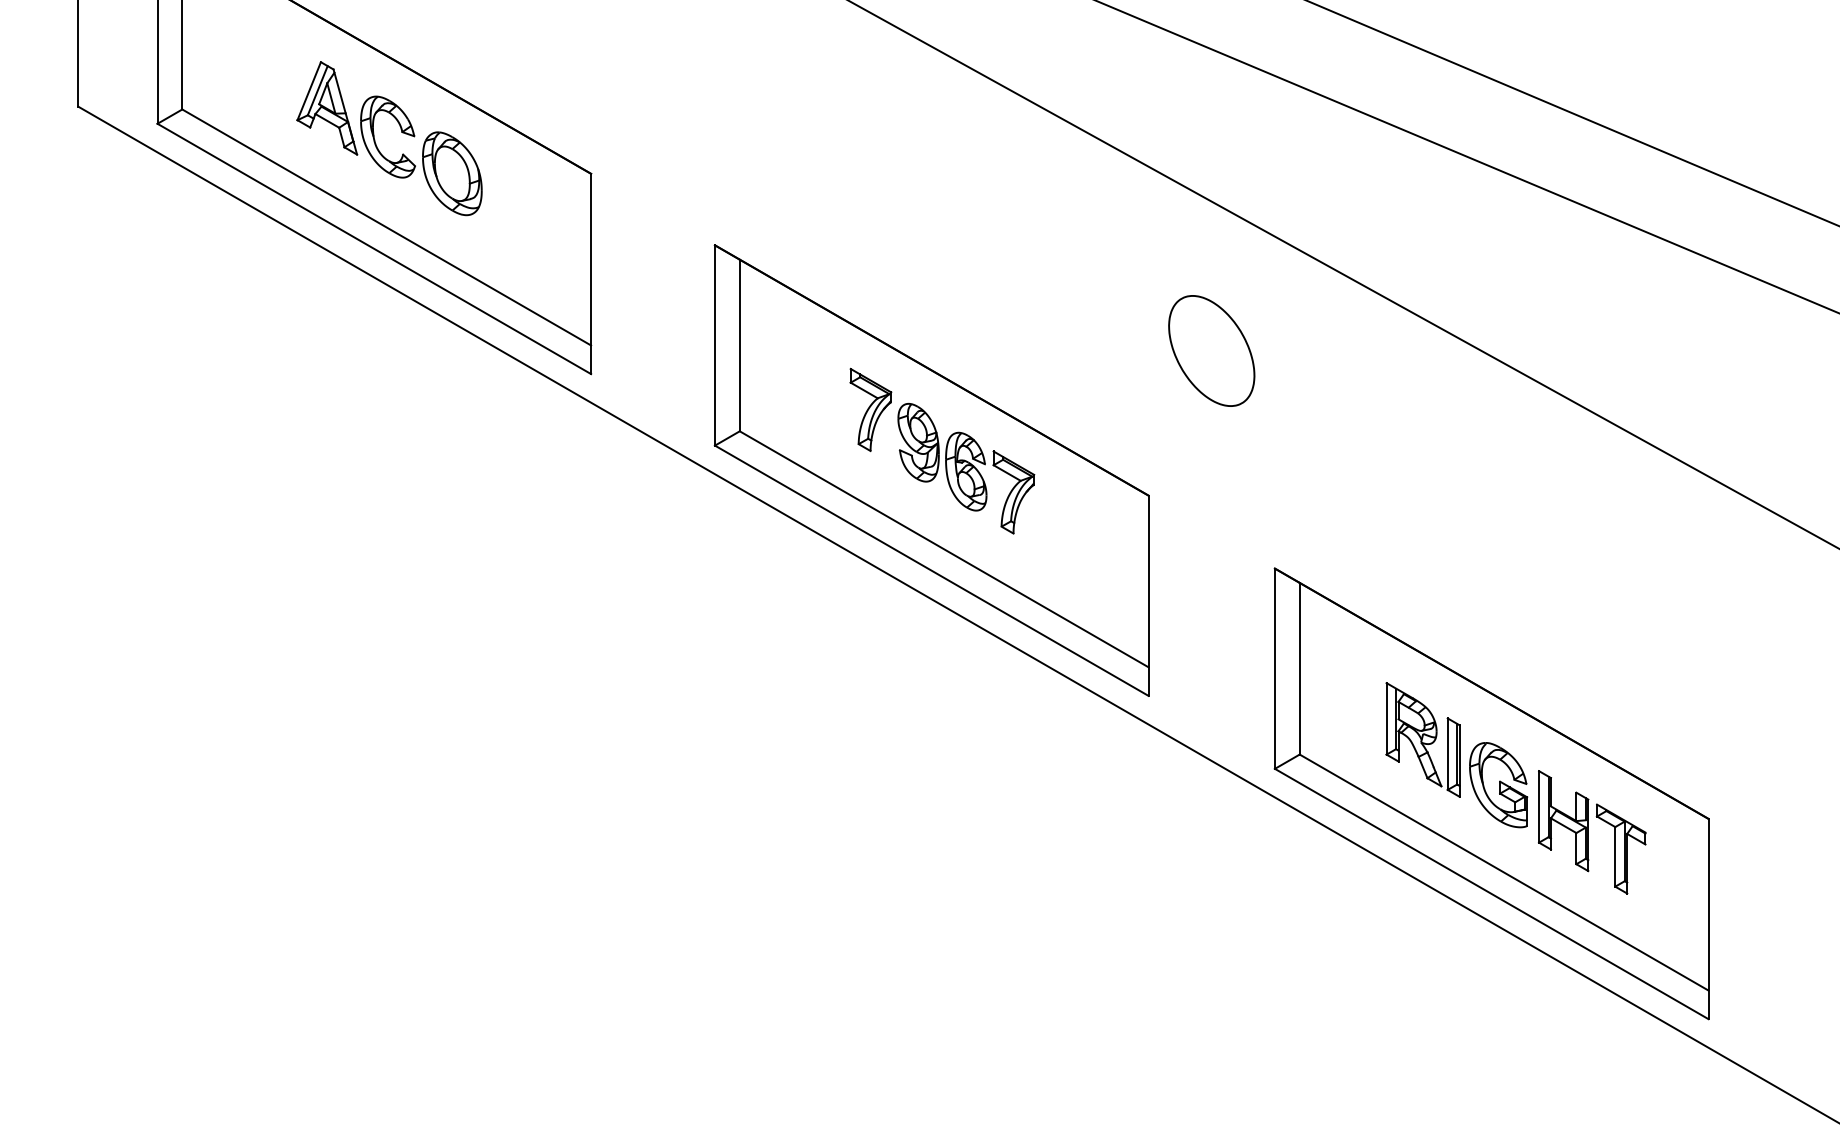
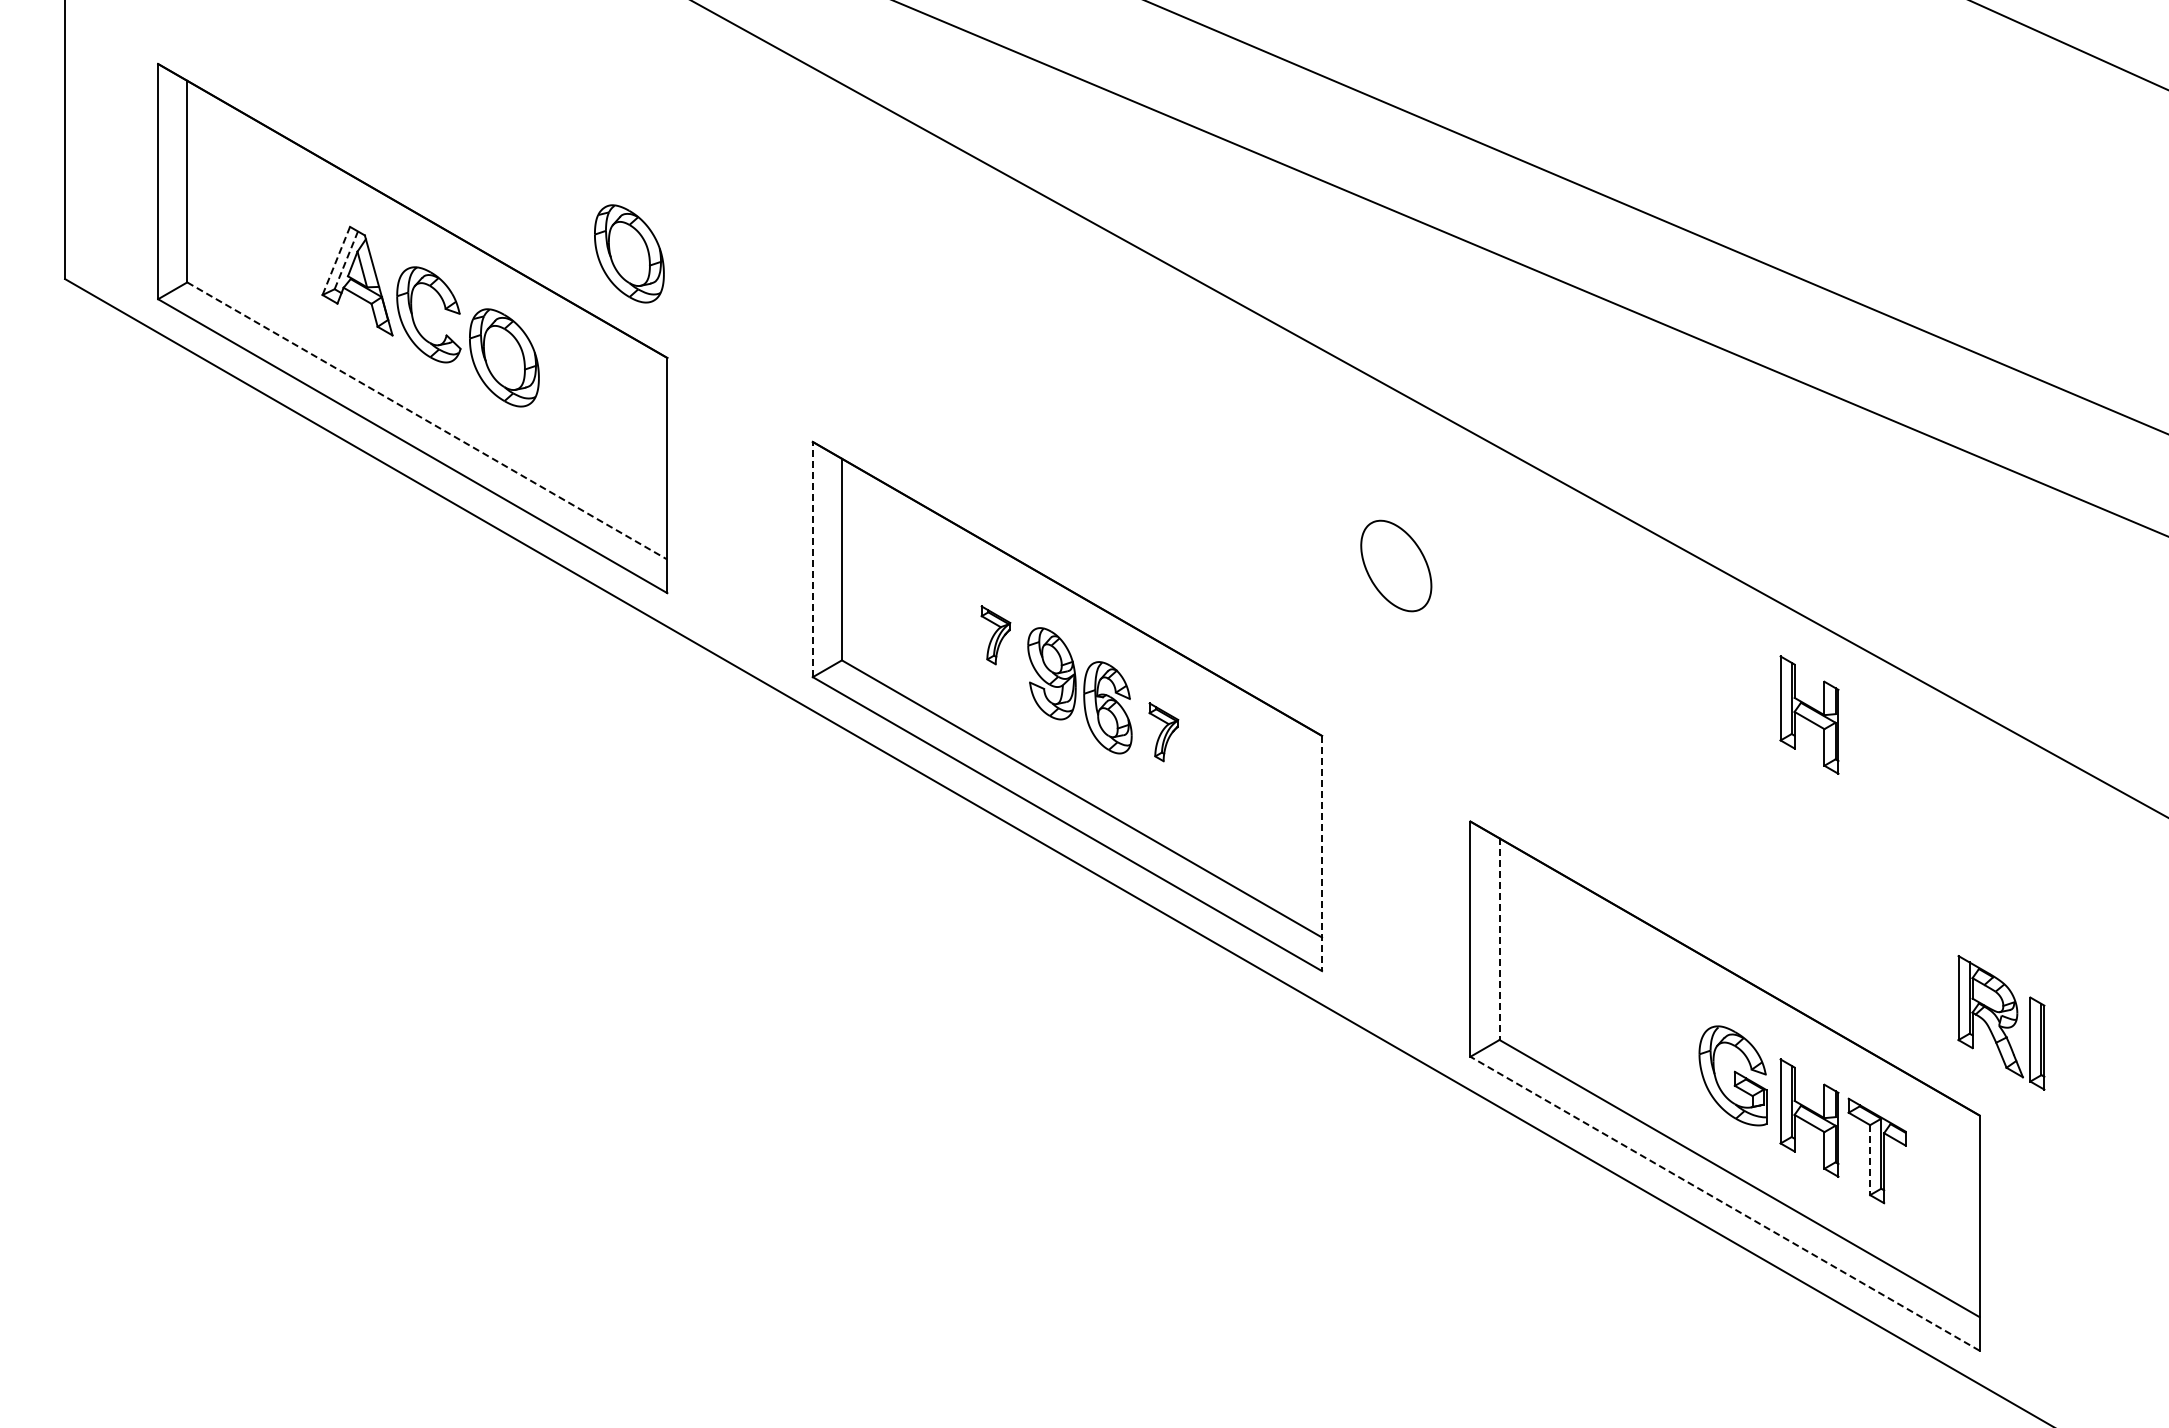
part: (558, 84) -> (629, 253), added
line: (309, 90) -> (336, 260), solid -> dashed
line: (317, 90) -> (346, 260), solid -> dashed
line: (386, 227) -> (427, 421), solid -> dashed
line: (714, 345) -> (812, 559), solid -> dashed
part: (1211, 350) -> (1396, 565), size x0.7
part: (870, 410) -> (995, 635), size x0.6
part: (1563, 477) -> (1809, 714), added
part: (1013, 492) -> (1163, 732), size x0.6
line: (1148, 595) -> (1322, 853), solid -> dashed
line: (1299, 668) -> (1499, 939), solid -> dashed
part: (1423, 739) -> (2001, 1022), moved
line: (1615, 857) -> (1870, 1160), solid -> dashed
line: (1492, 893) -> (1725, 1203), solid -> dashed

